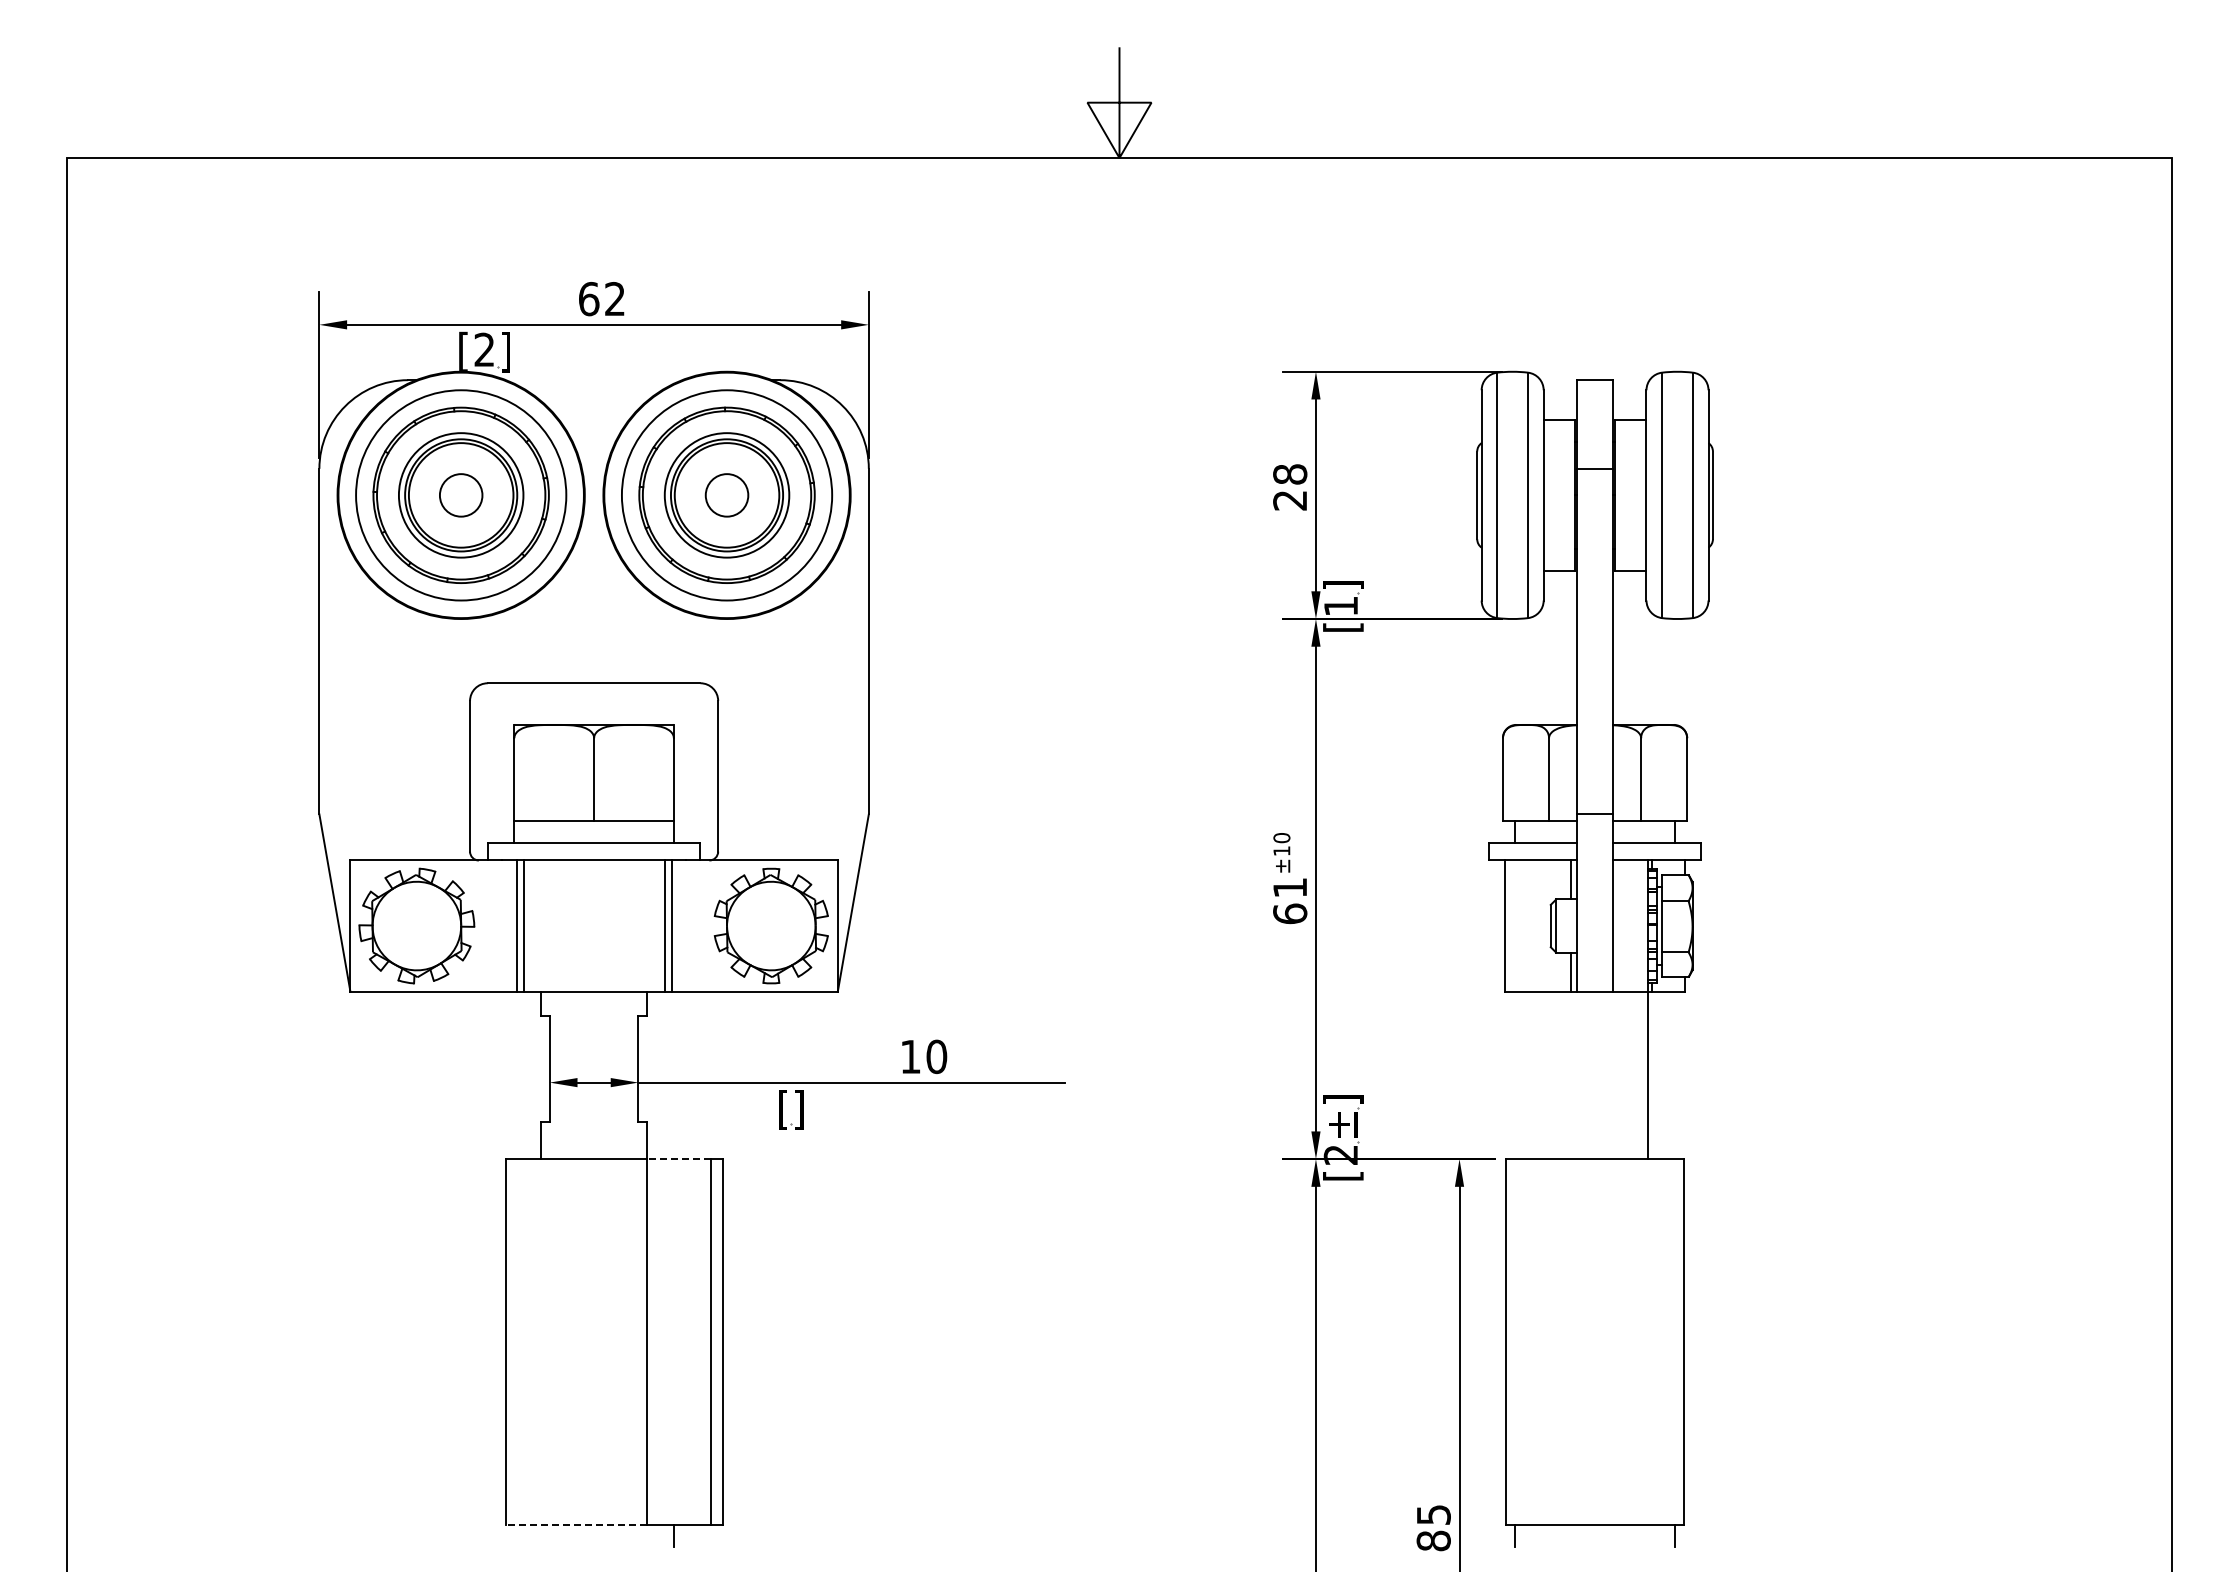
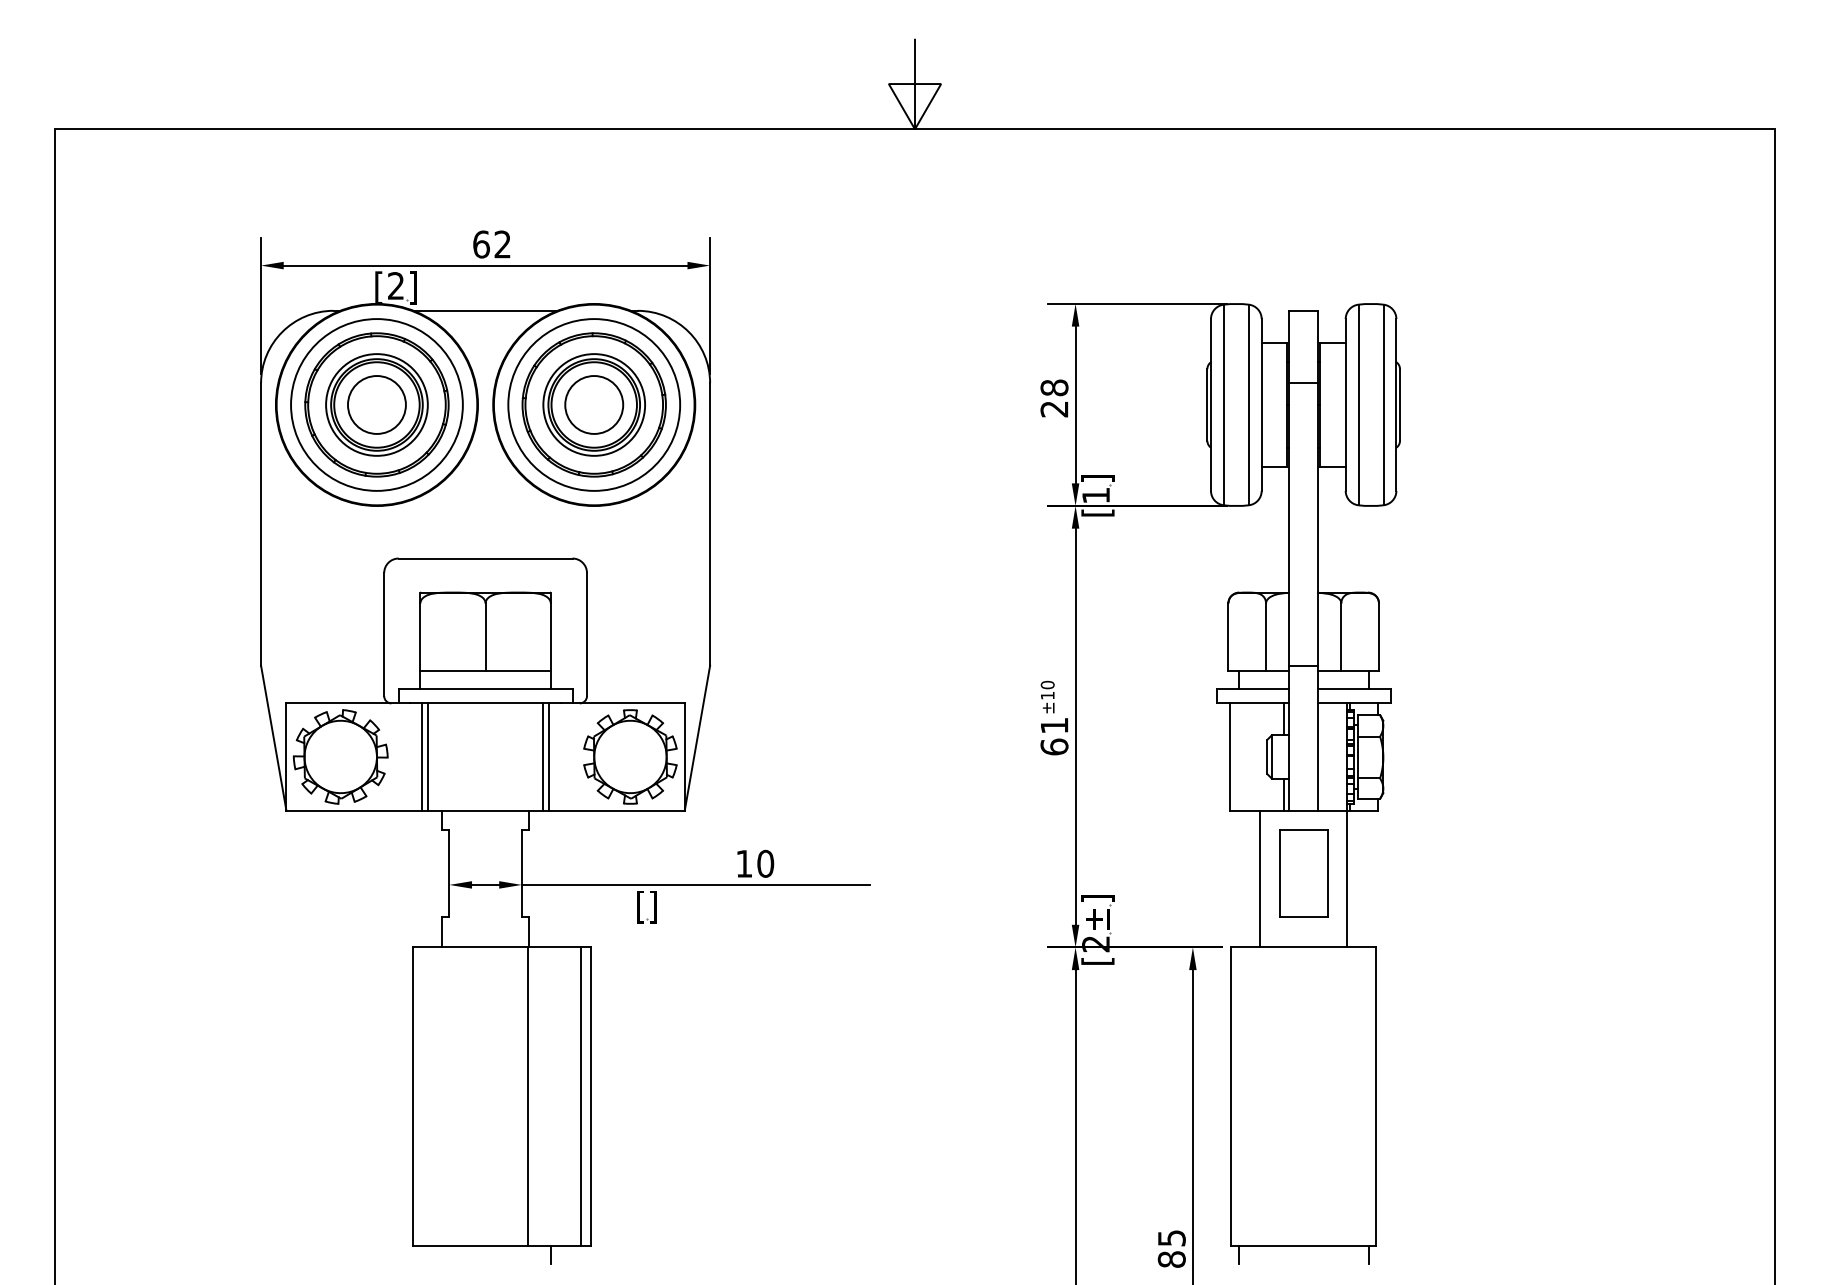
line: (594, 380) -> (485, 311), added
circle: (460, 494) -> (376, 404), size x1.67
circle: (726, 494) -> (593, 404), size x1.67
part: (1594, 1068) -> (1303, 873), added
line: (1541, 1075) -> (1259, 879), added
line: (678, 1159) -> (554, 947), dashed -> solid
line: (576, 1524) -> (471, 1246), dashed -> solid

